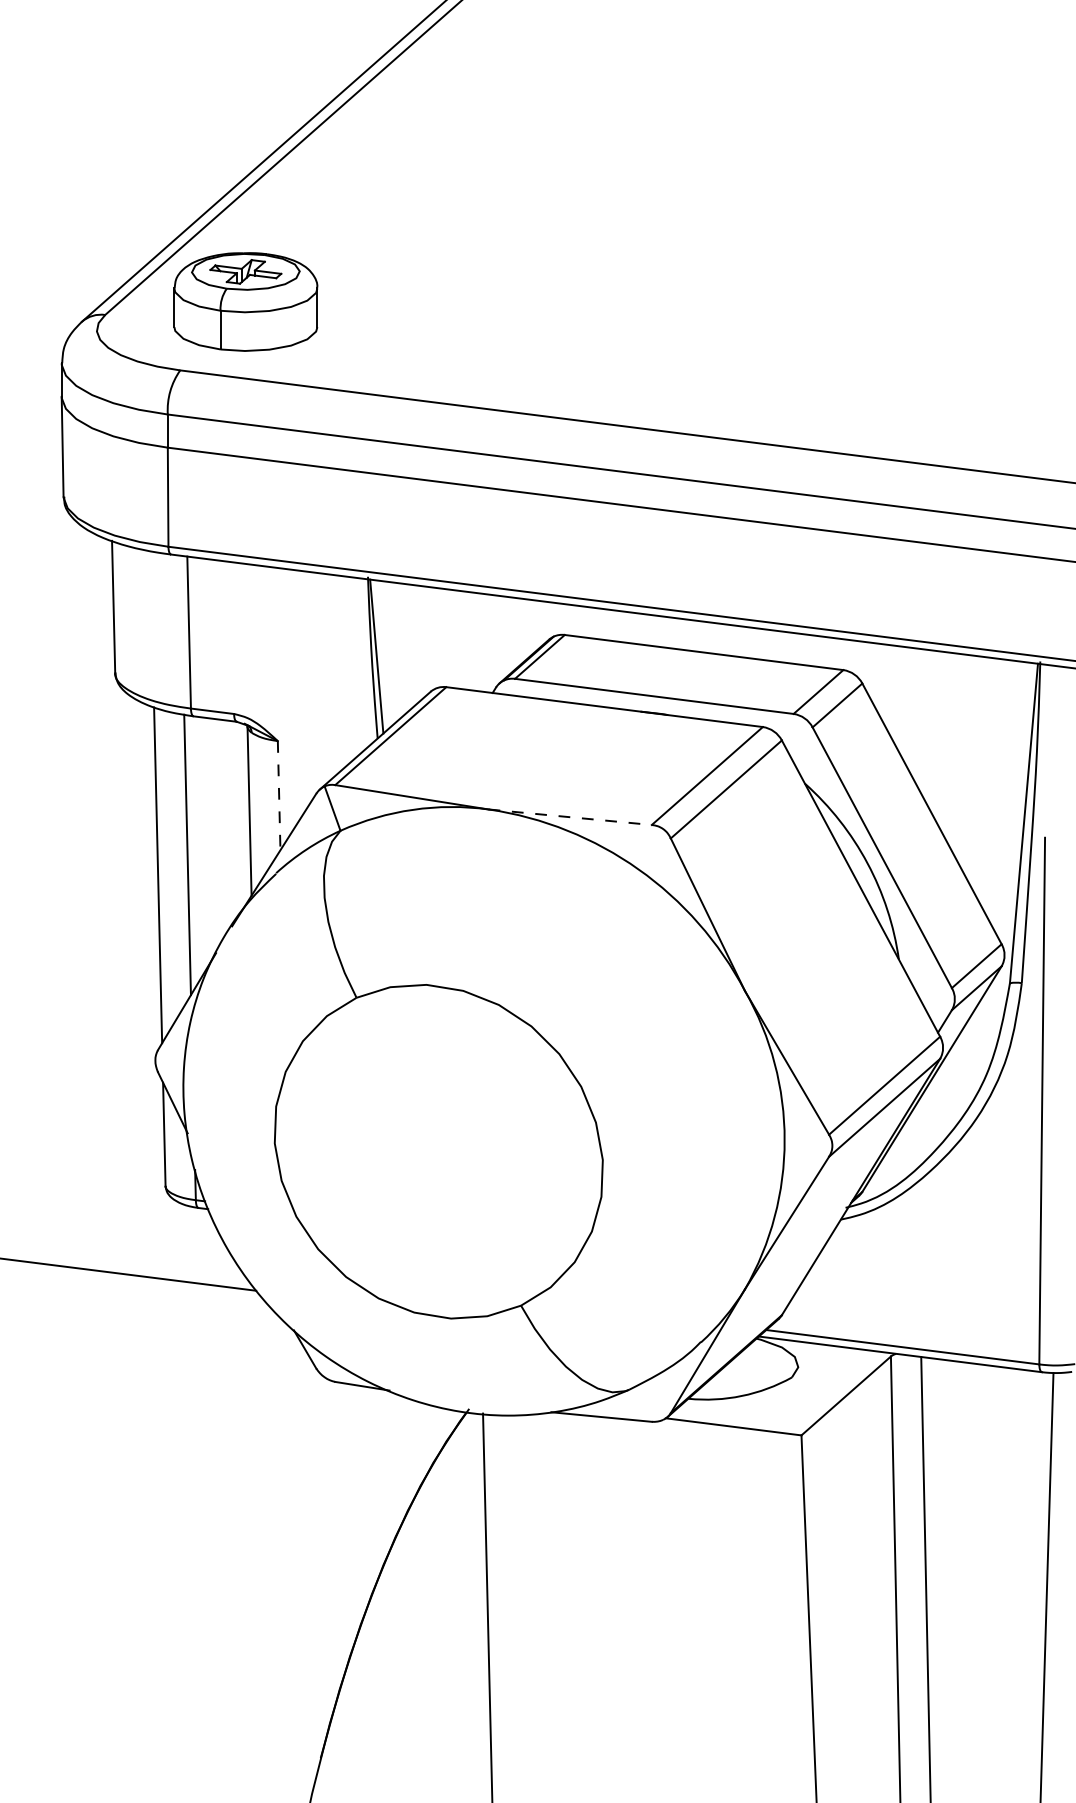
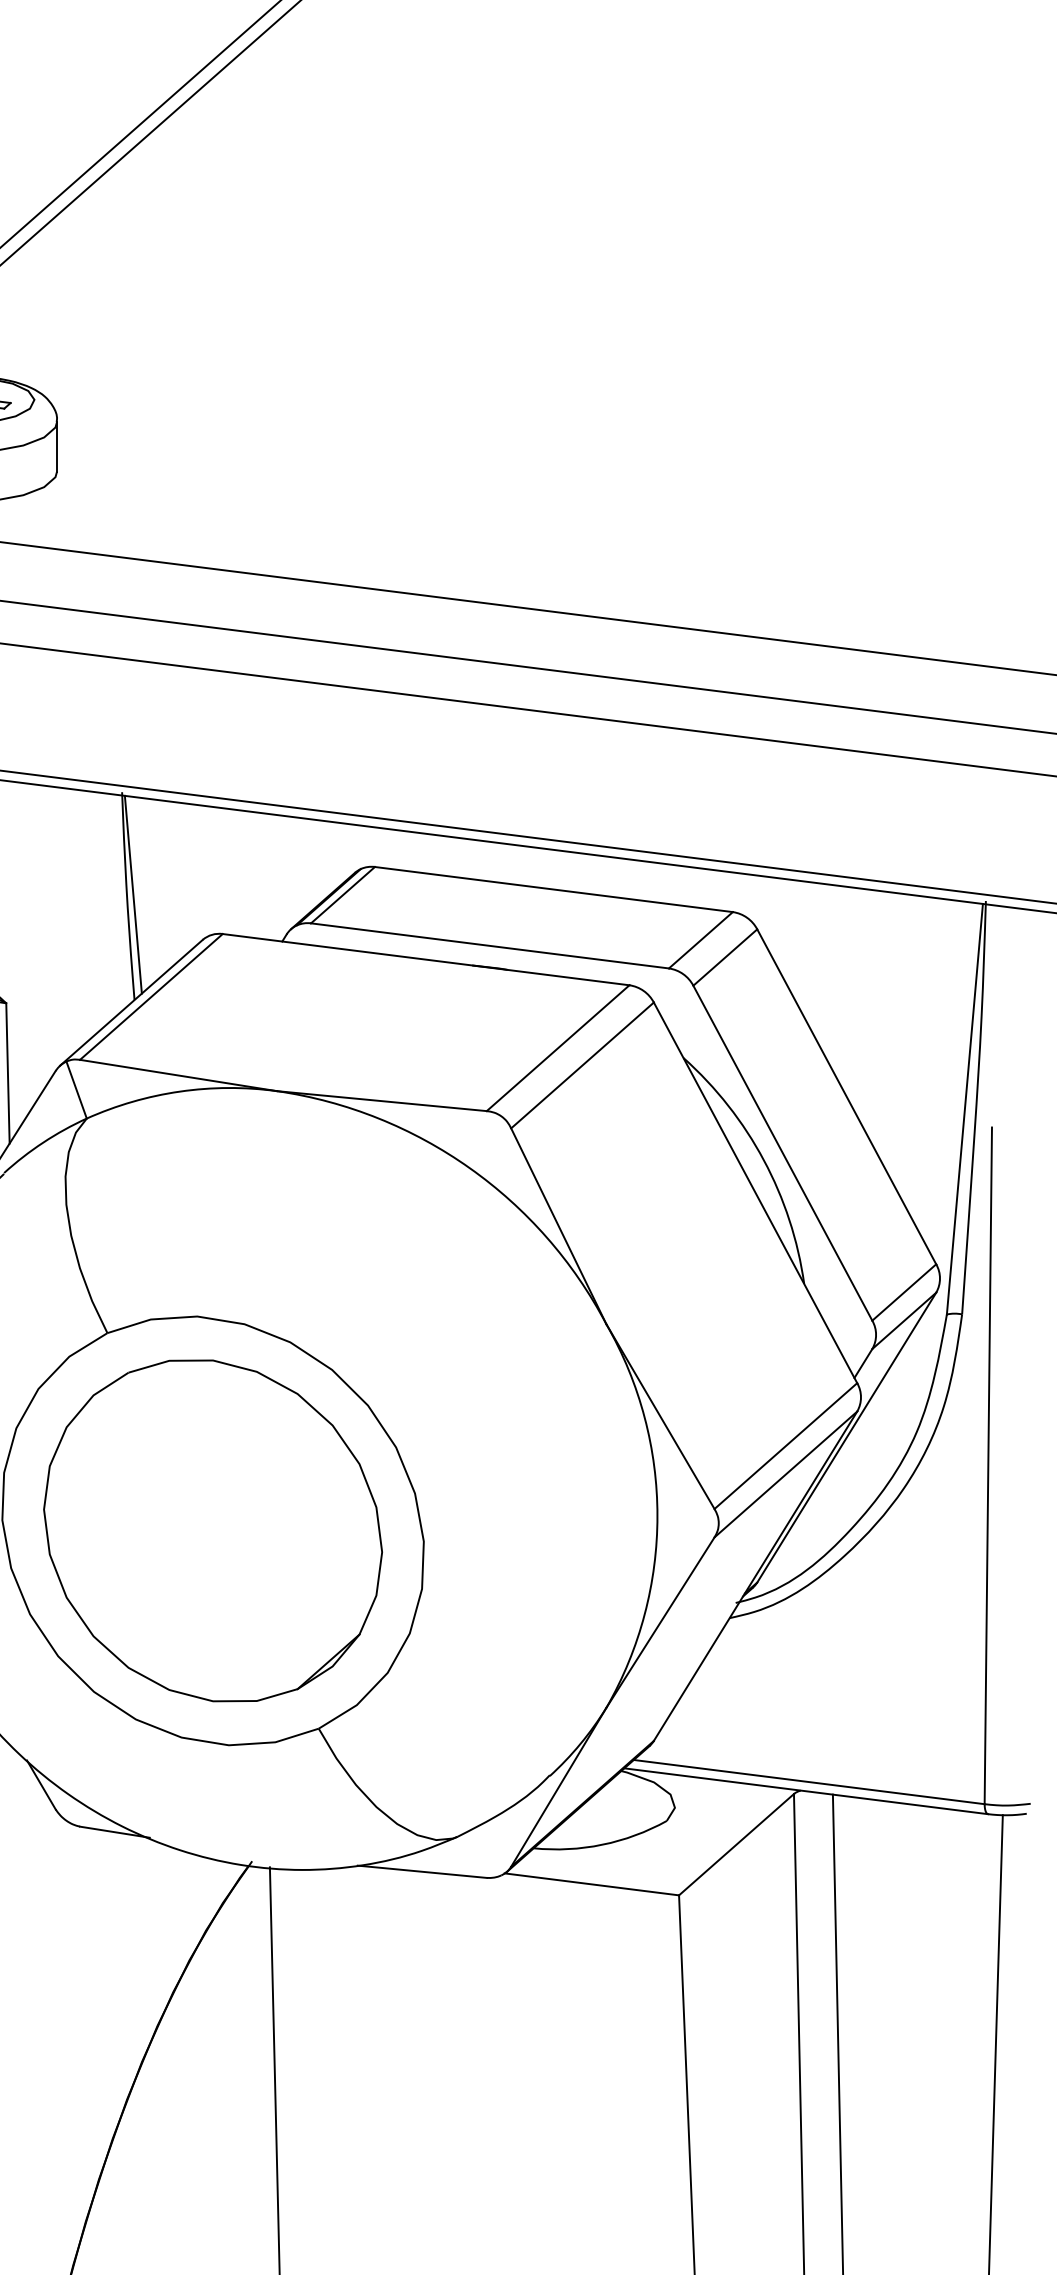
line: (279, 795) -> (8, 1073), dashed -> solid
line: (570, 817) -> (382, 1101), dashed -> solid
part: (438, 1151) -> (212, 1530), added

